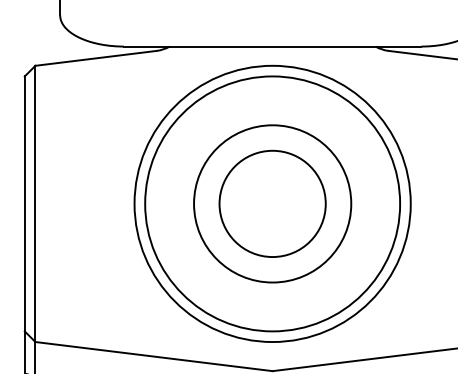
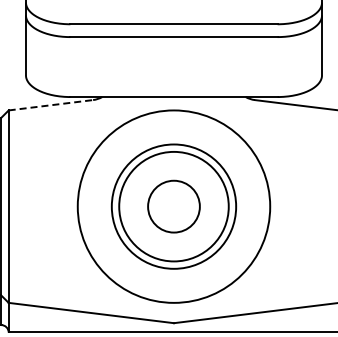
line: (95, 58) -> (50, 105), solid -> dashed
circle: (271, 203) -> (173, 206), size x0.7
circle: (271, 203) -> (173, 206), size x0.7

